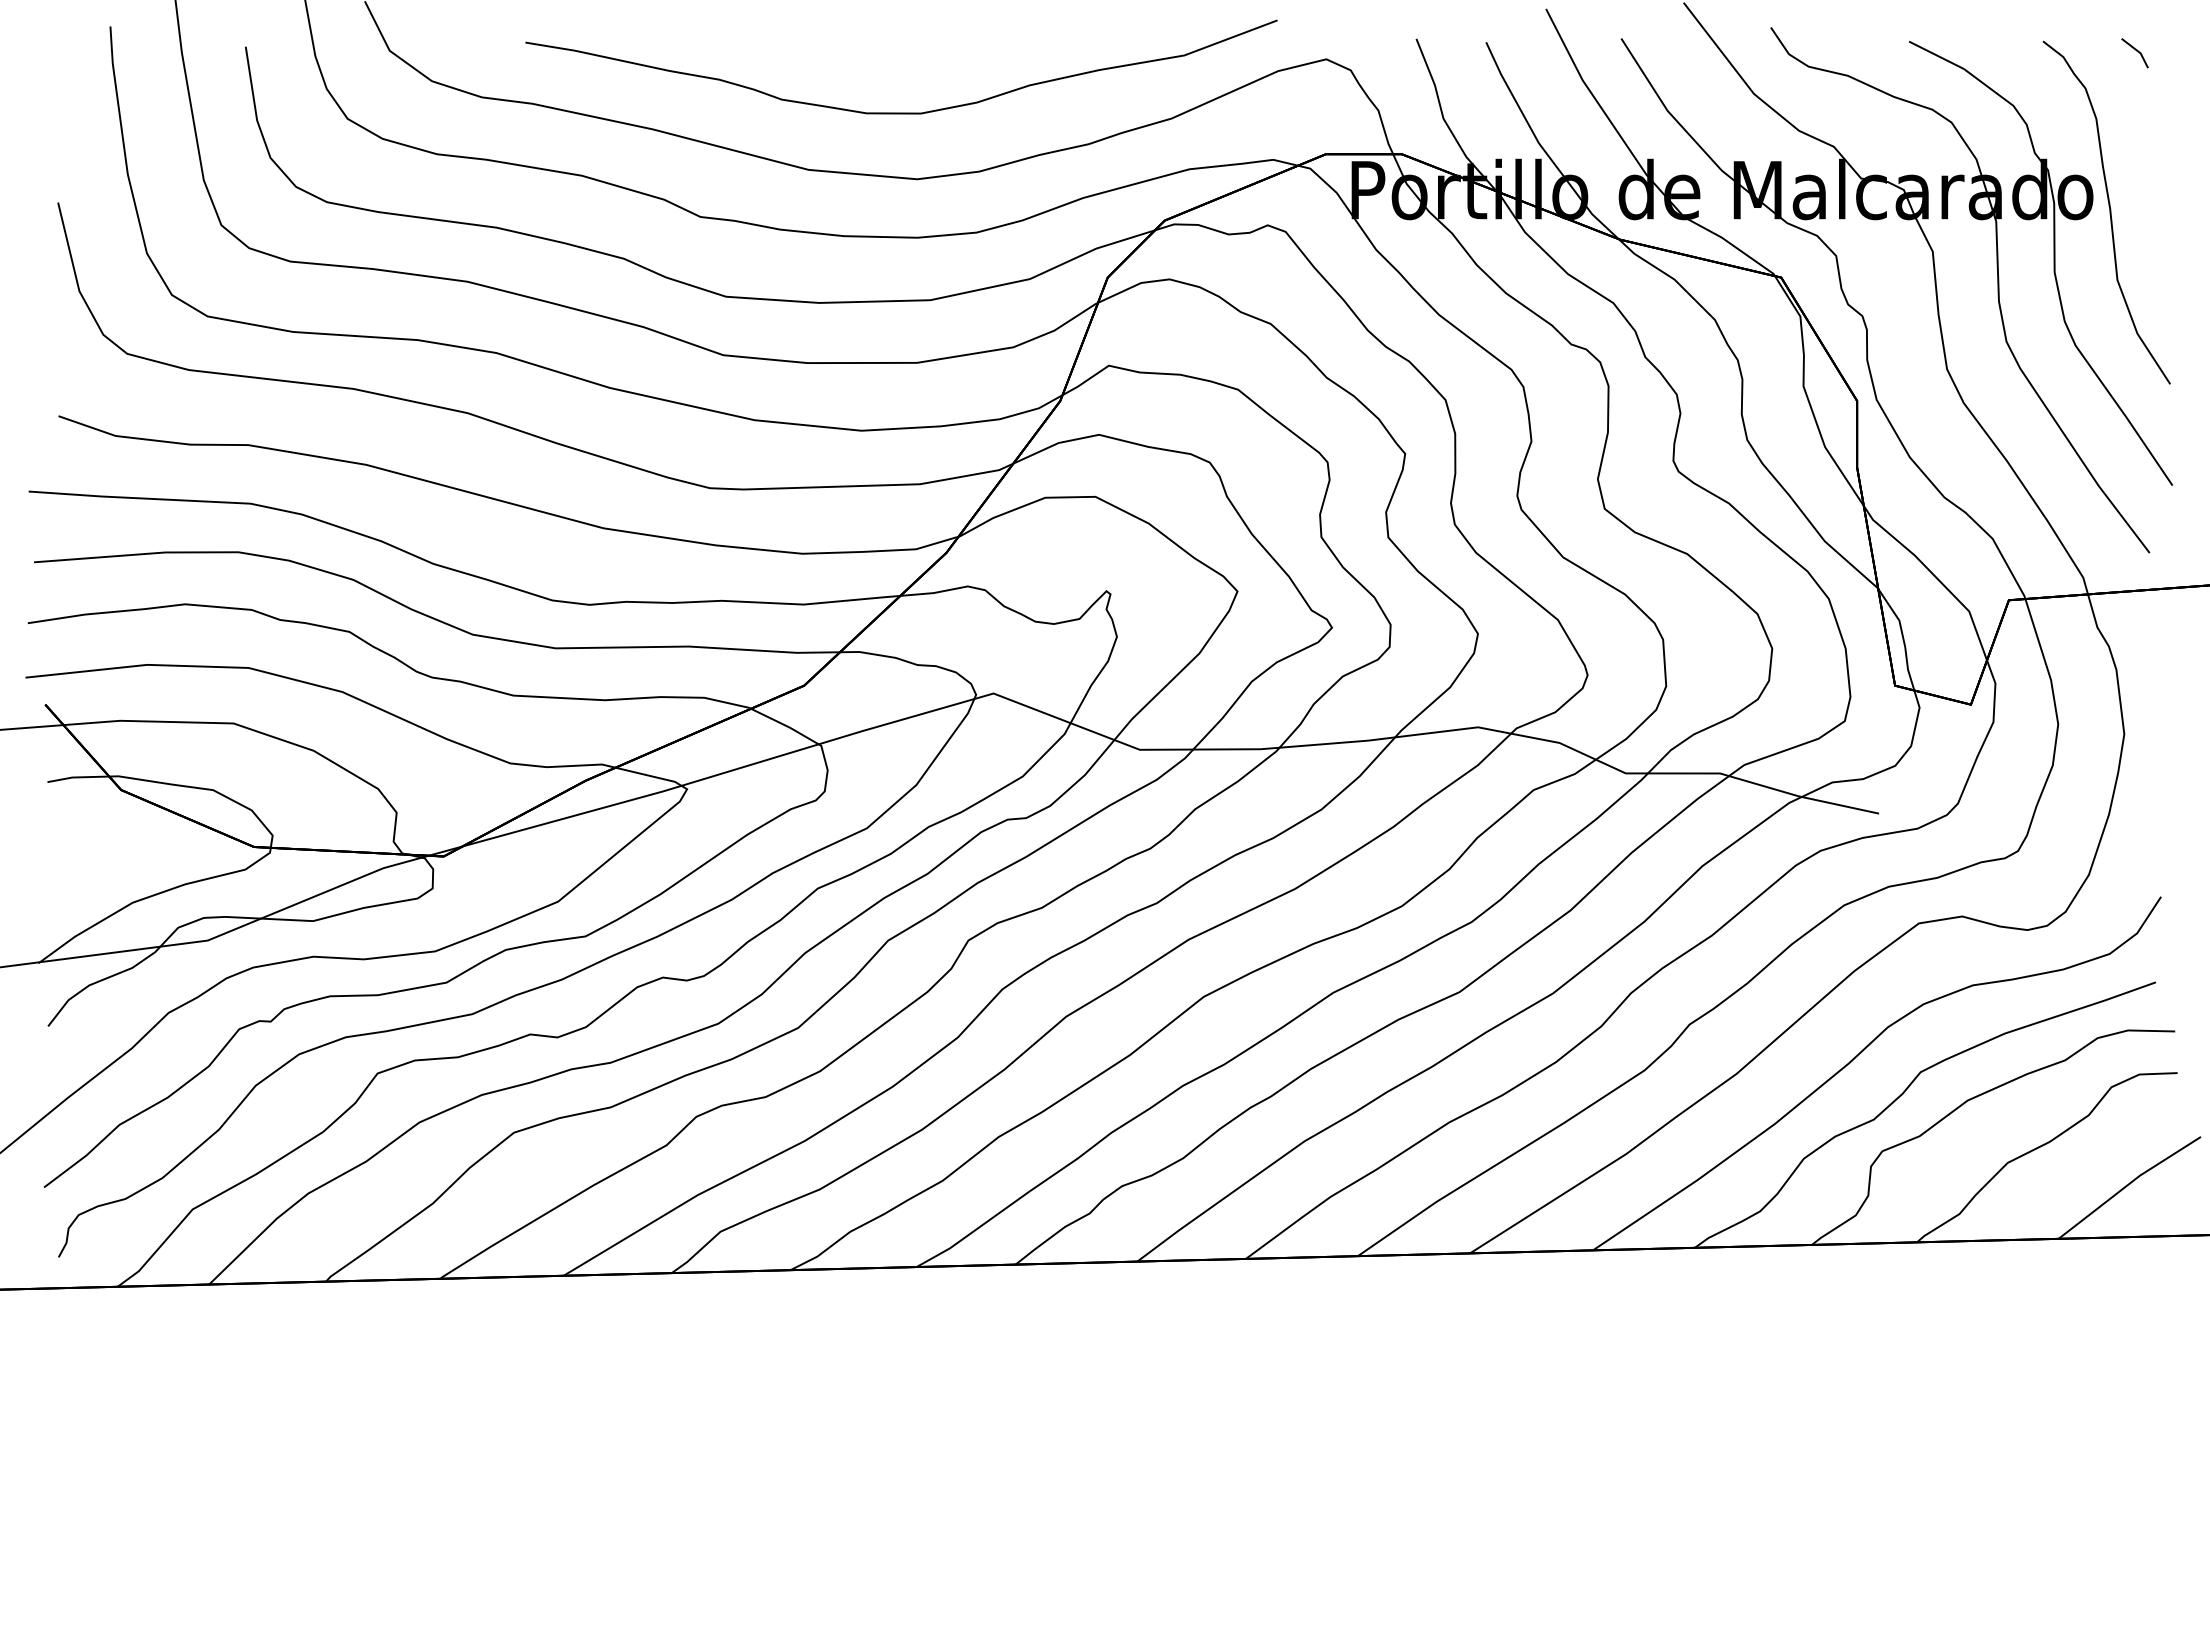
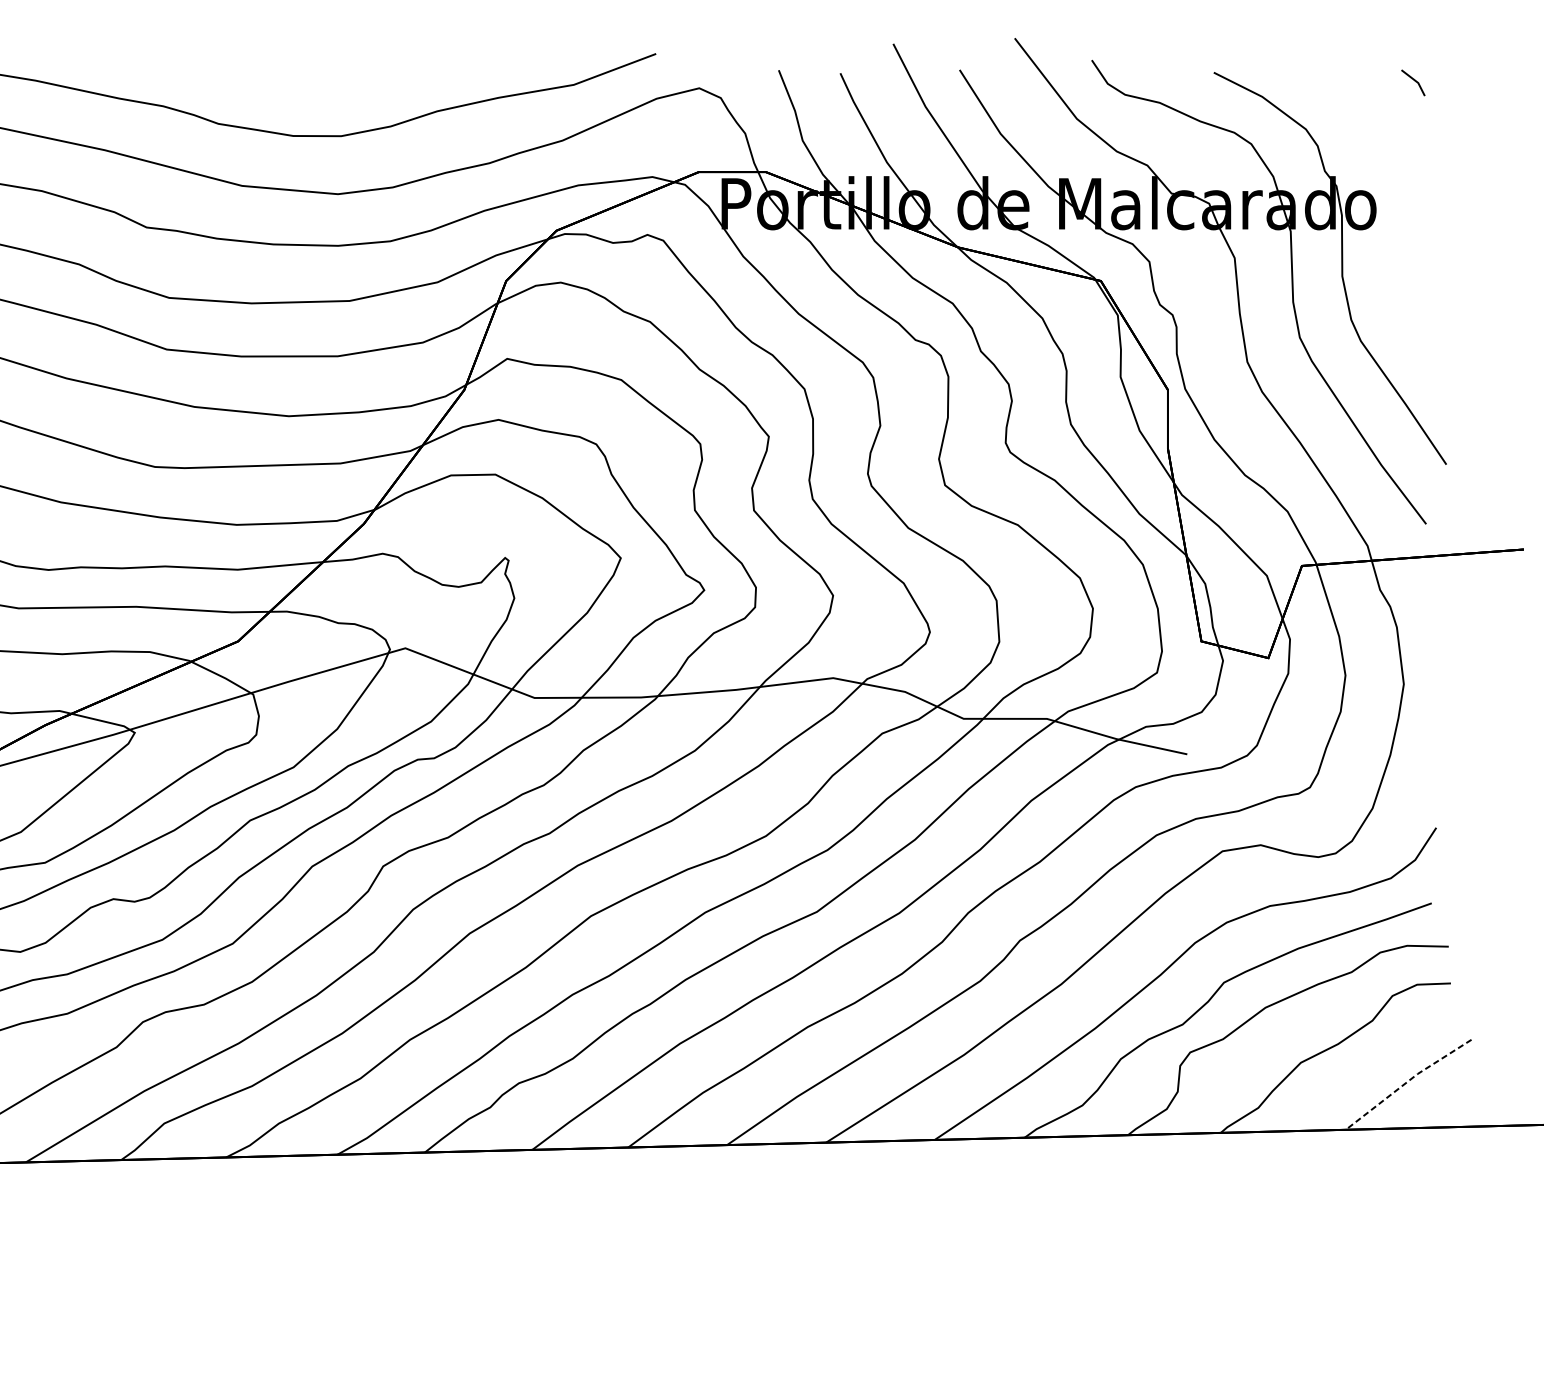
curve: (2109, 212) -> (1390, 223), removed
line: (2128, 1184) -> (1407, 1081), solid -> dashed

